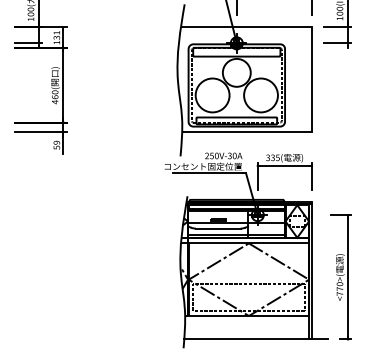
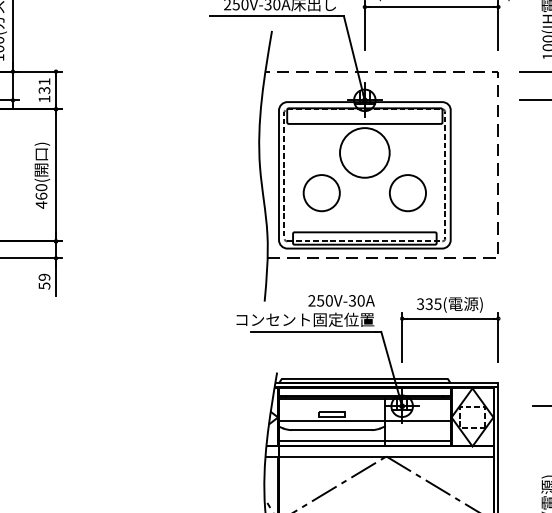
line: (311, 79) -> (497, 164), solid -> dashed
circle: (212, 95) -> (321, 193), size x0.6
circle: (260, 95) -> (406, 193), size x0.6

